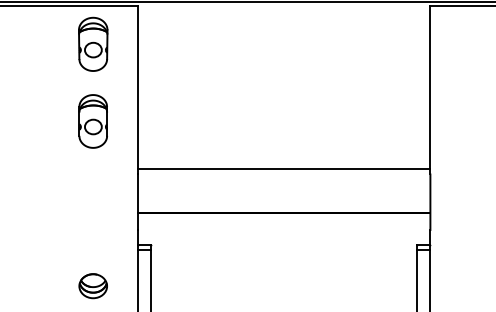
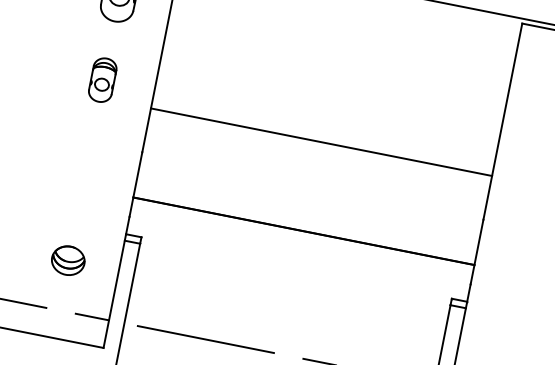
part: (92, 121) -> (101, 80), size x0.7
line: (283, 168) -> (321, 141), moved
part: (92, 286) -> (67, 260), moved

